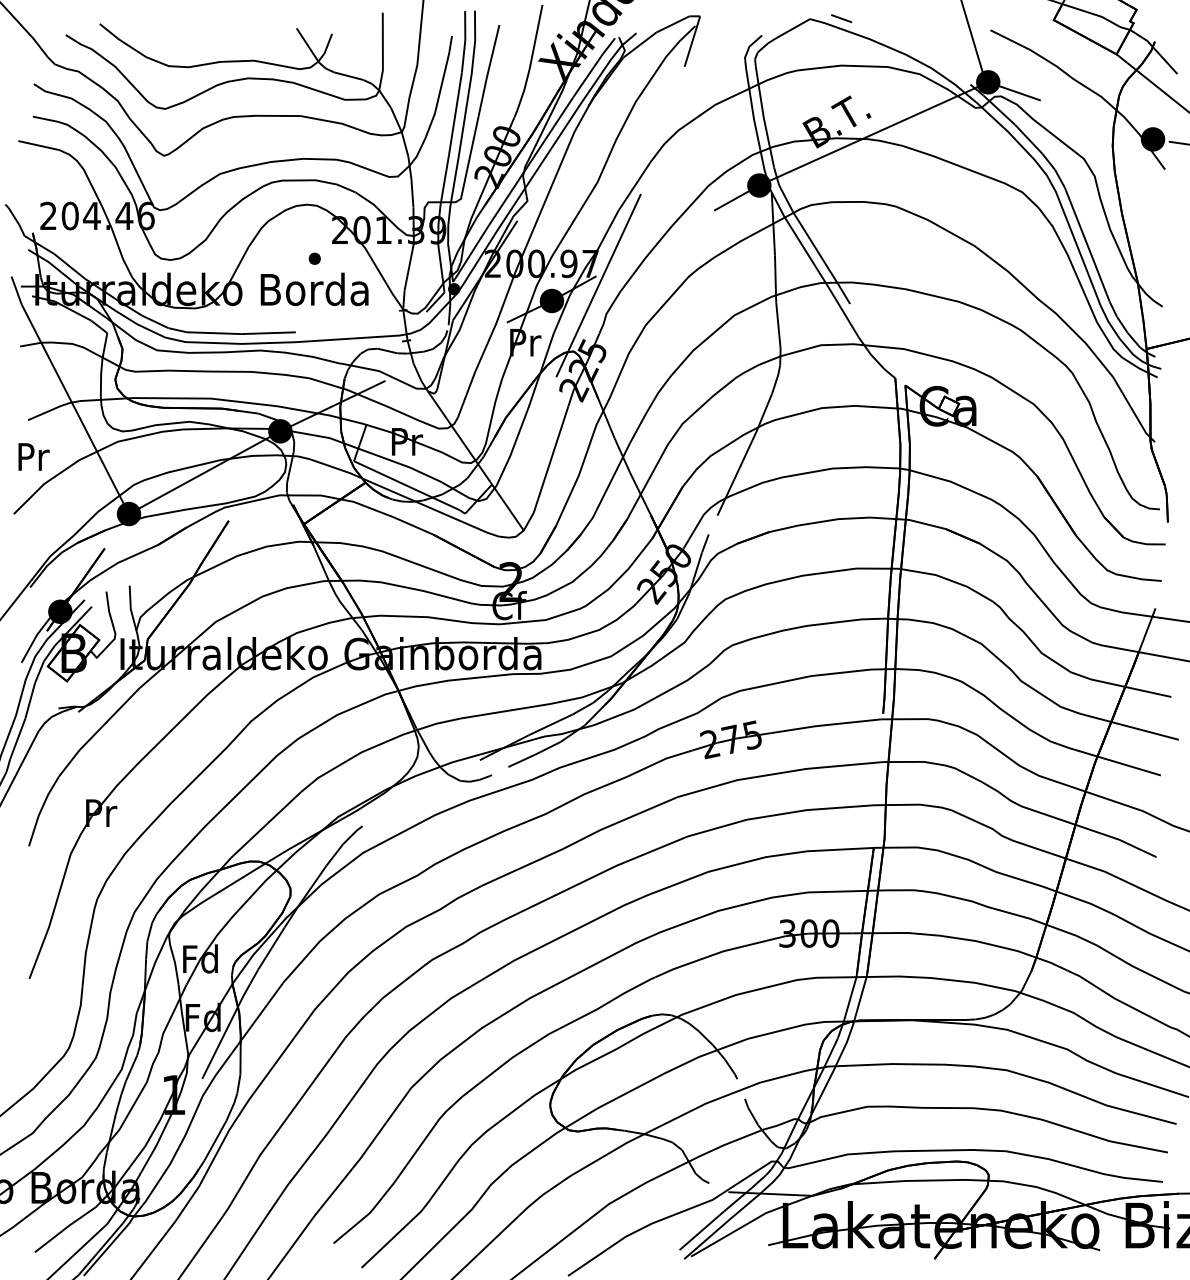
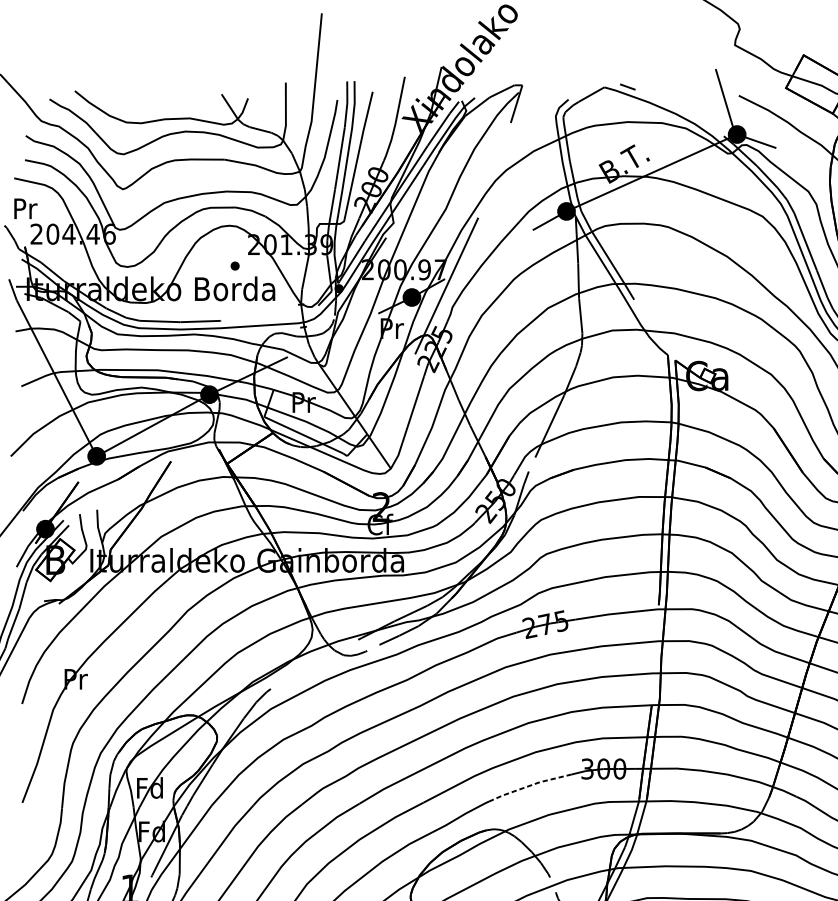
text: (33, 456) -> (25, 208), moved
line: (709, 956) -> (529, 786), solid -> dashed

